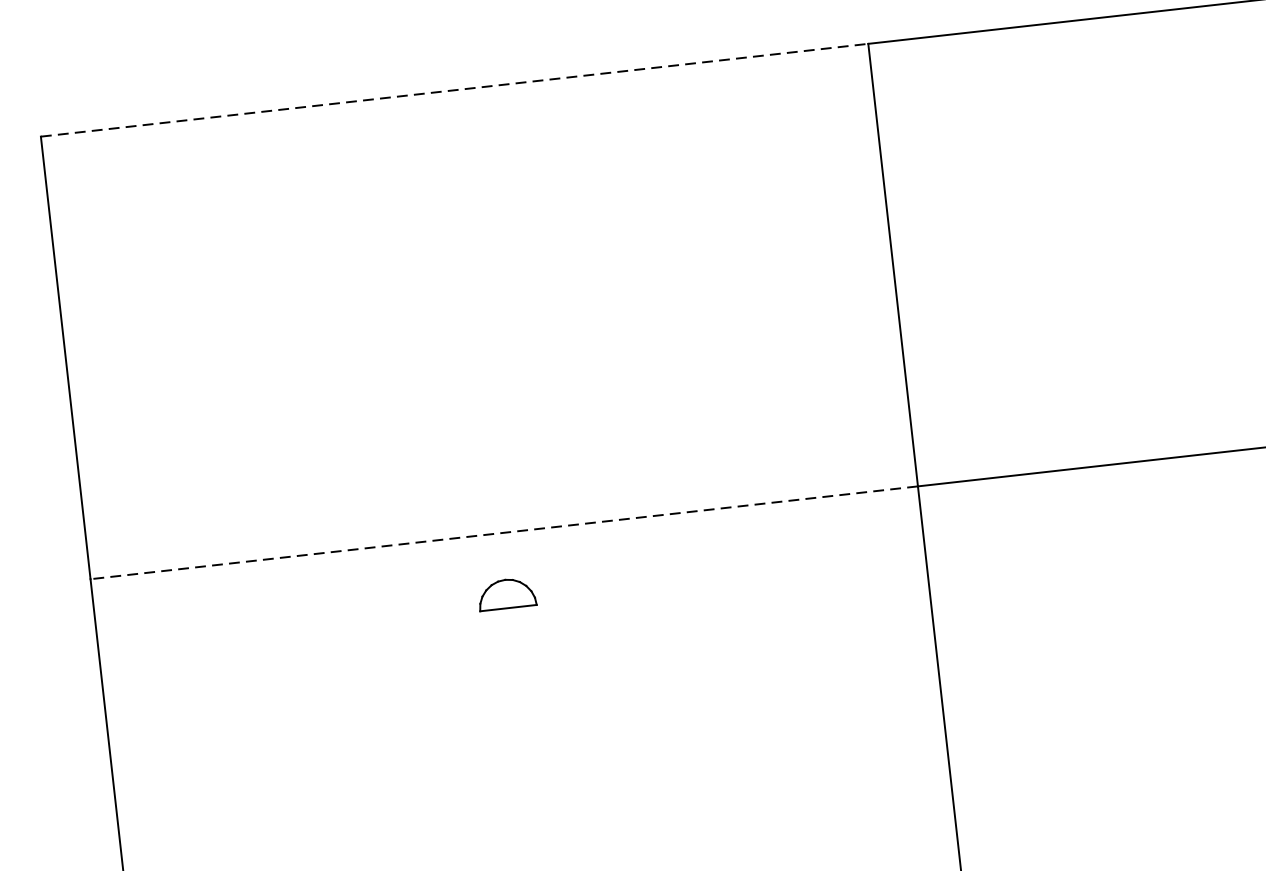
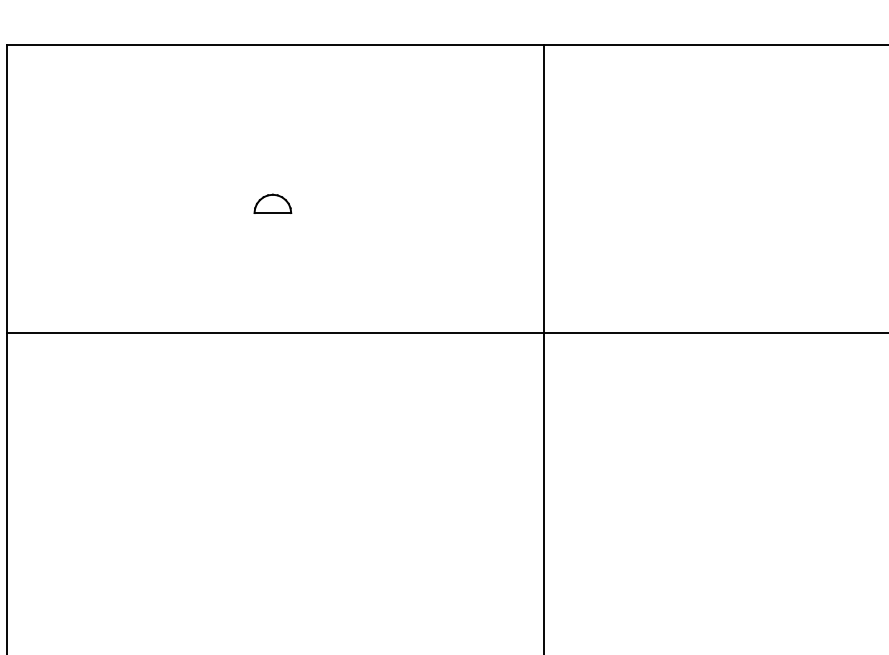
line: (456, 90) -> (276, 45), dashed -> solid
line: (504, 532) -> (275, 332), dashed -> solid
part: (506, 593) -> (272, 203), moved

